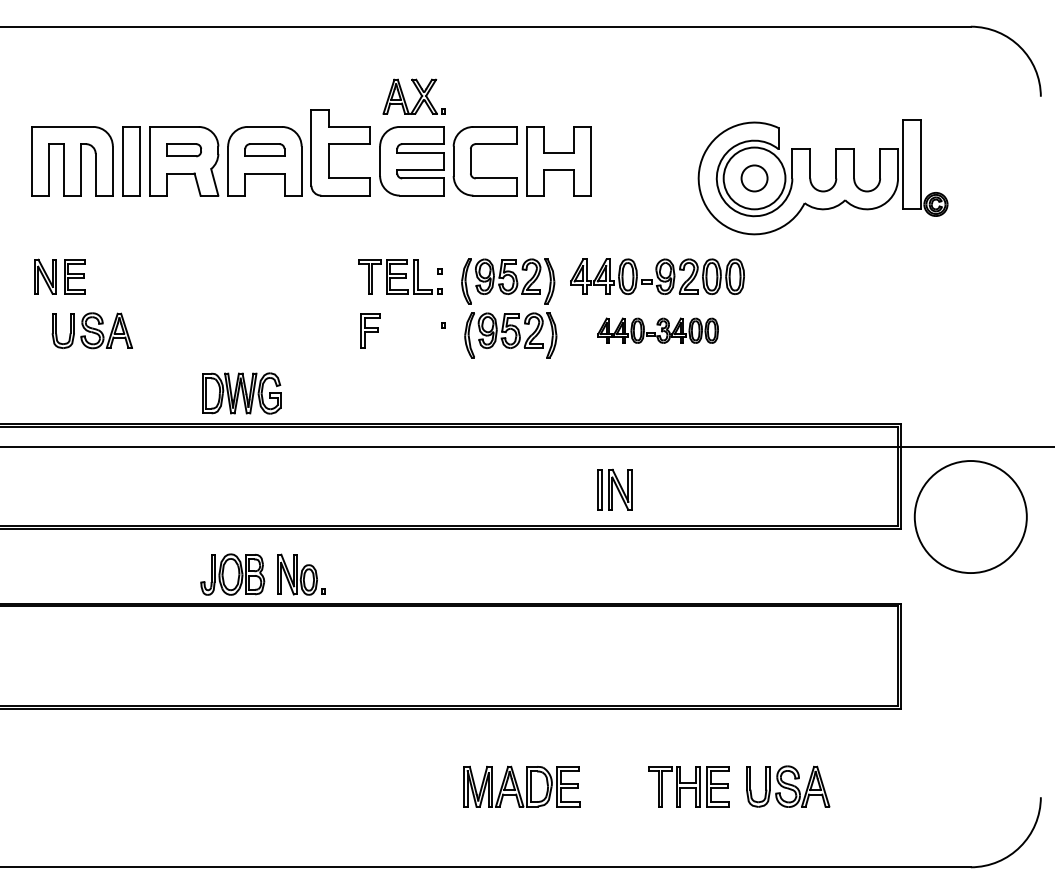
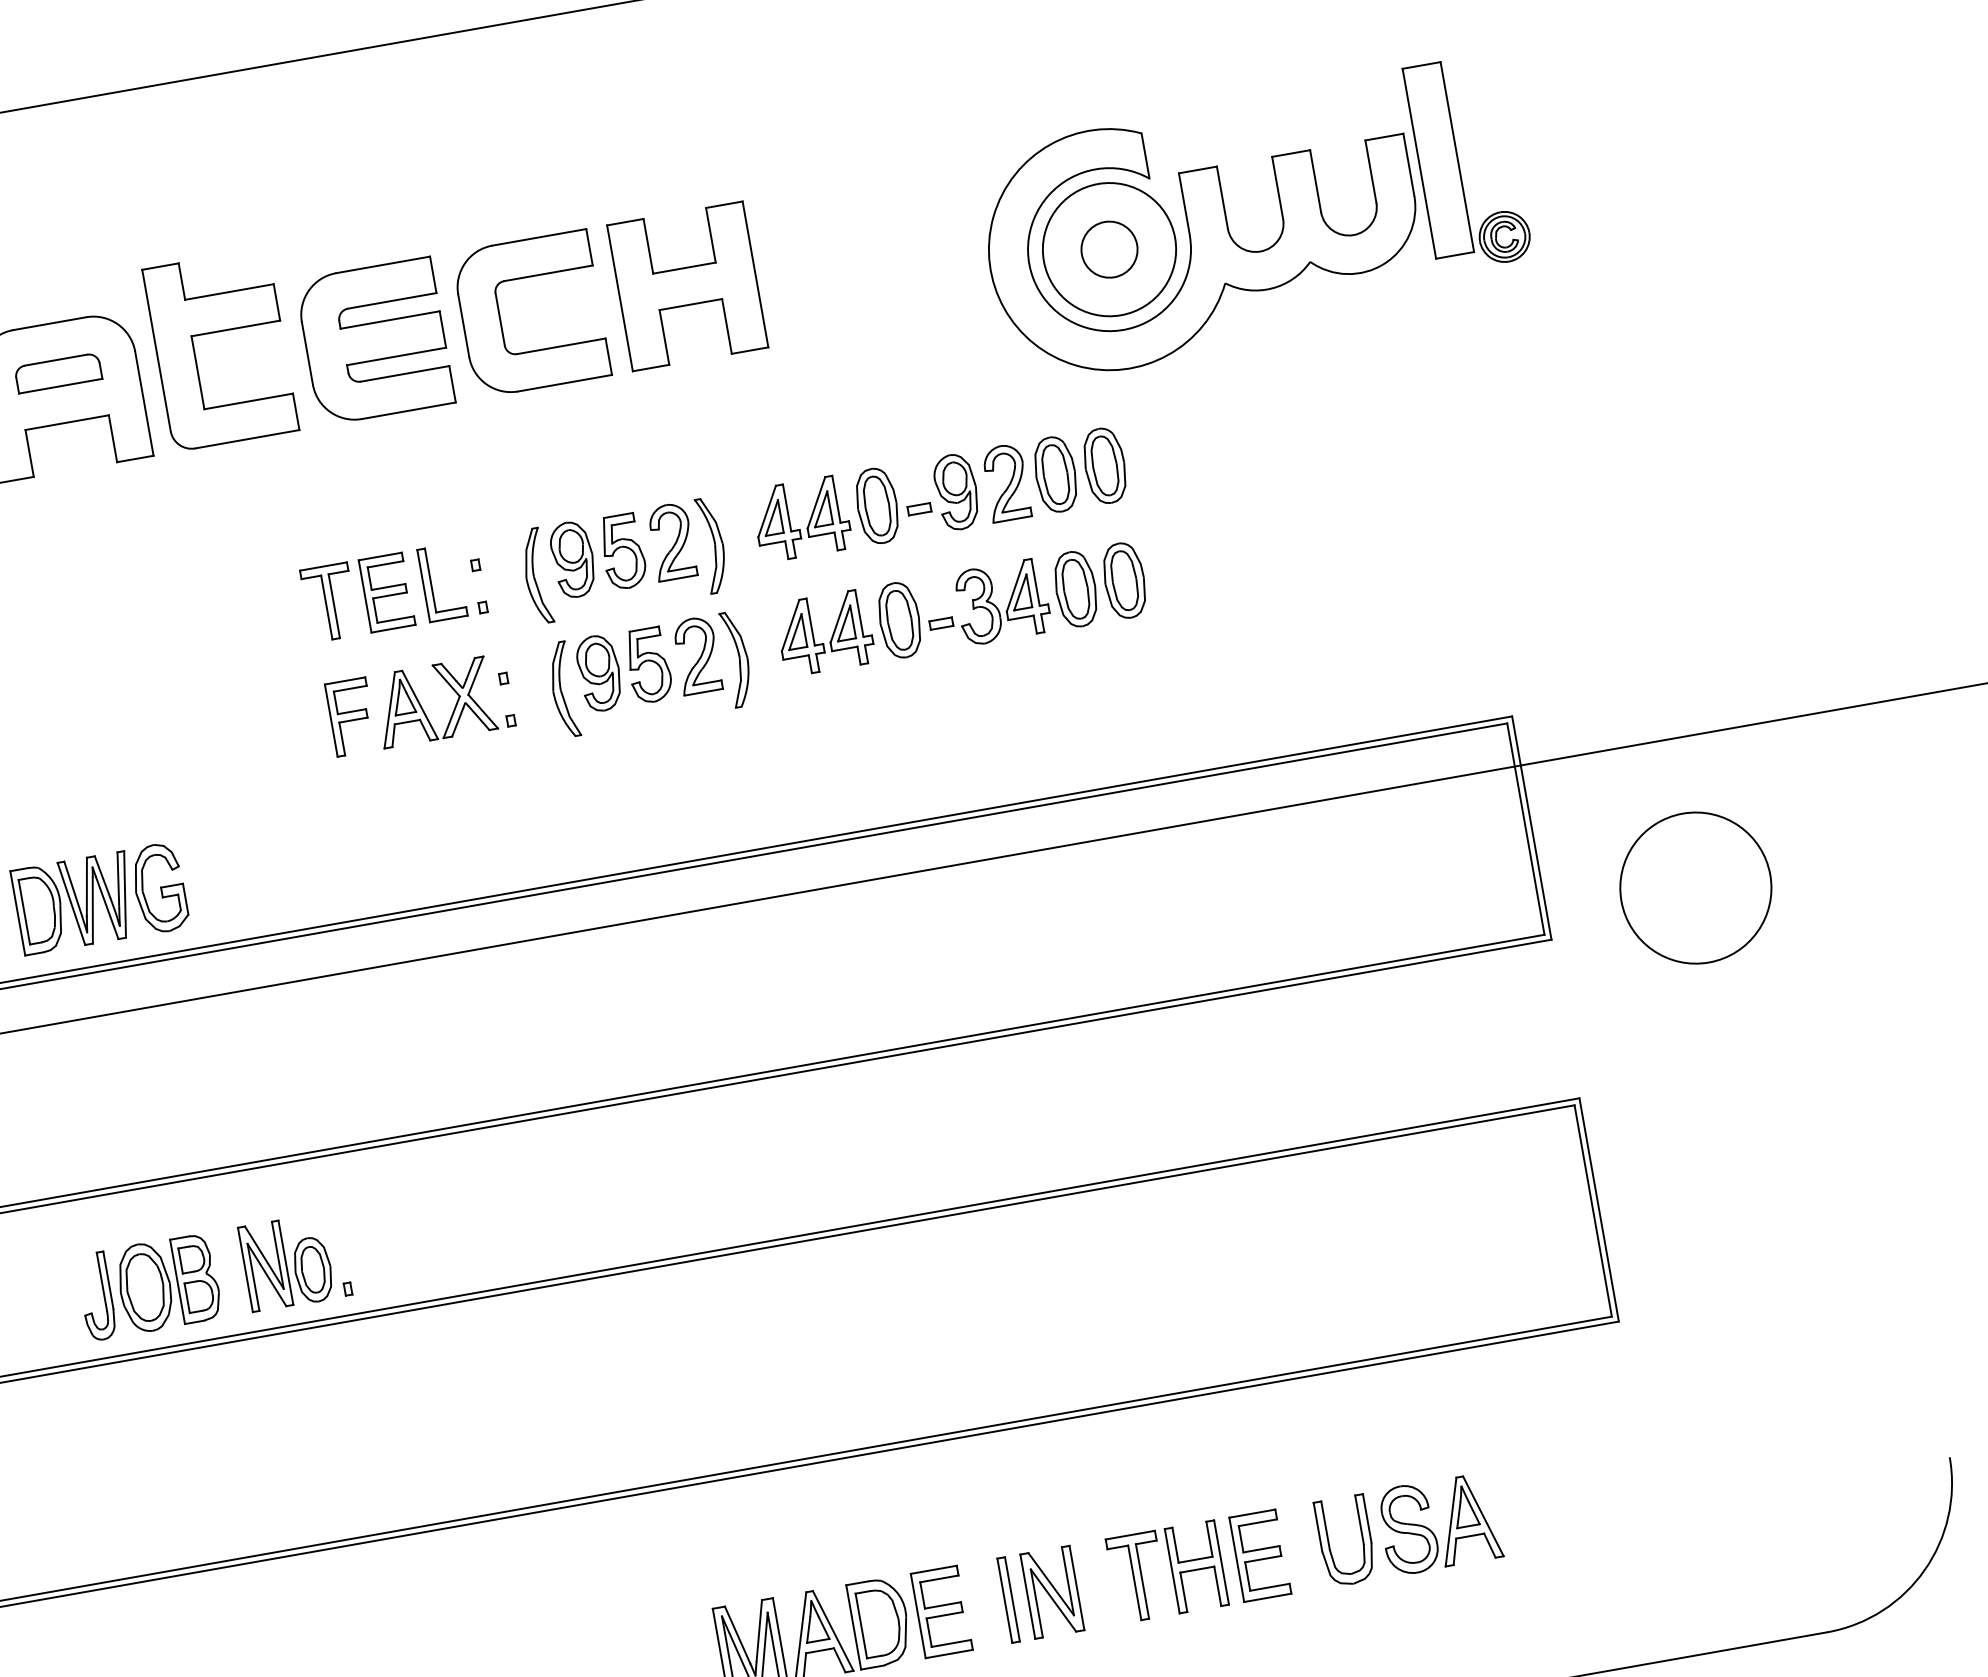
part: (413, 96) -> (441, 700), moved
part: (657, 330) -> (960, 609), size x1.43
part: (614, 489) -> (1039, 1594), moved
circle: (970, 517) -> (1695, 889), size x0.62

